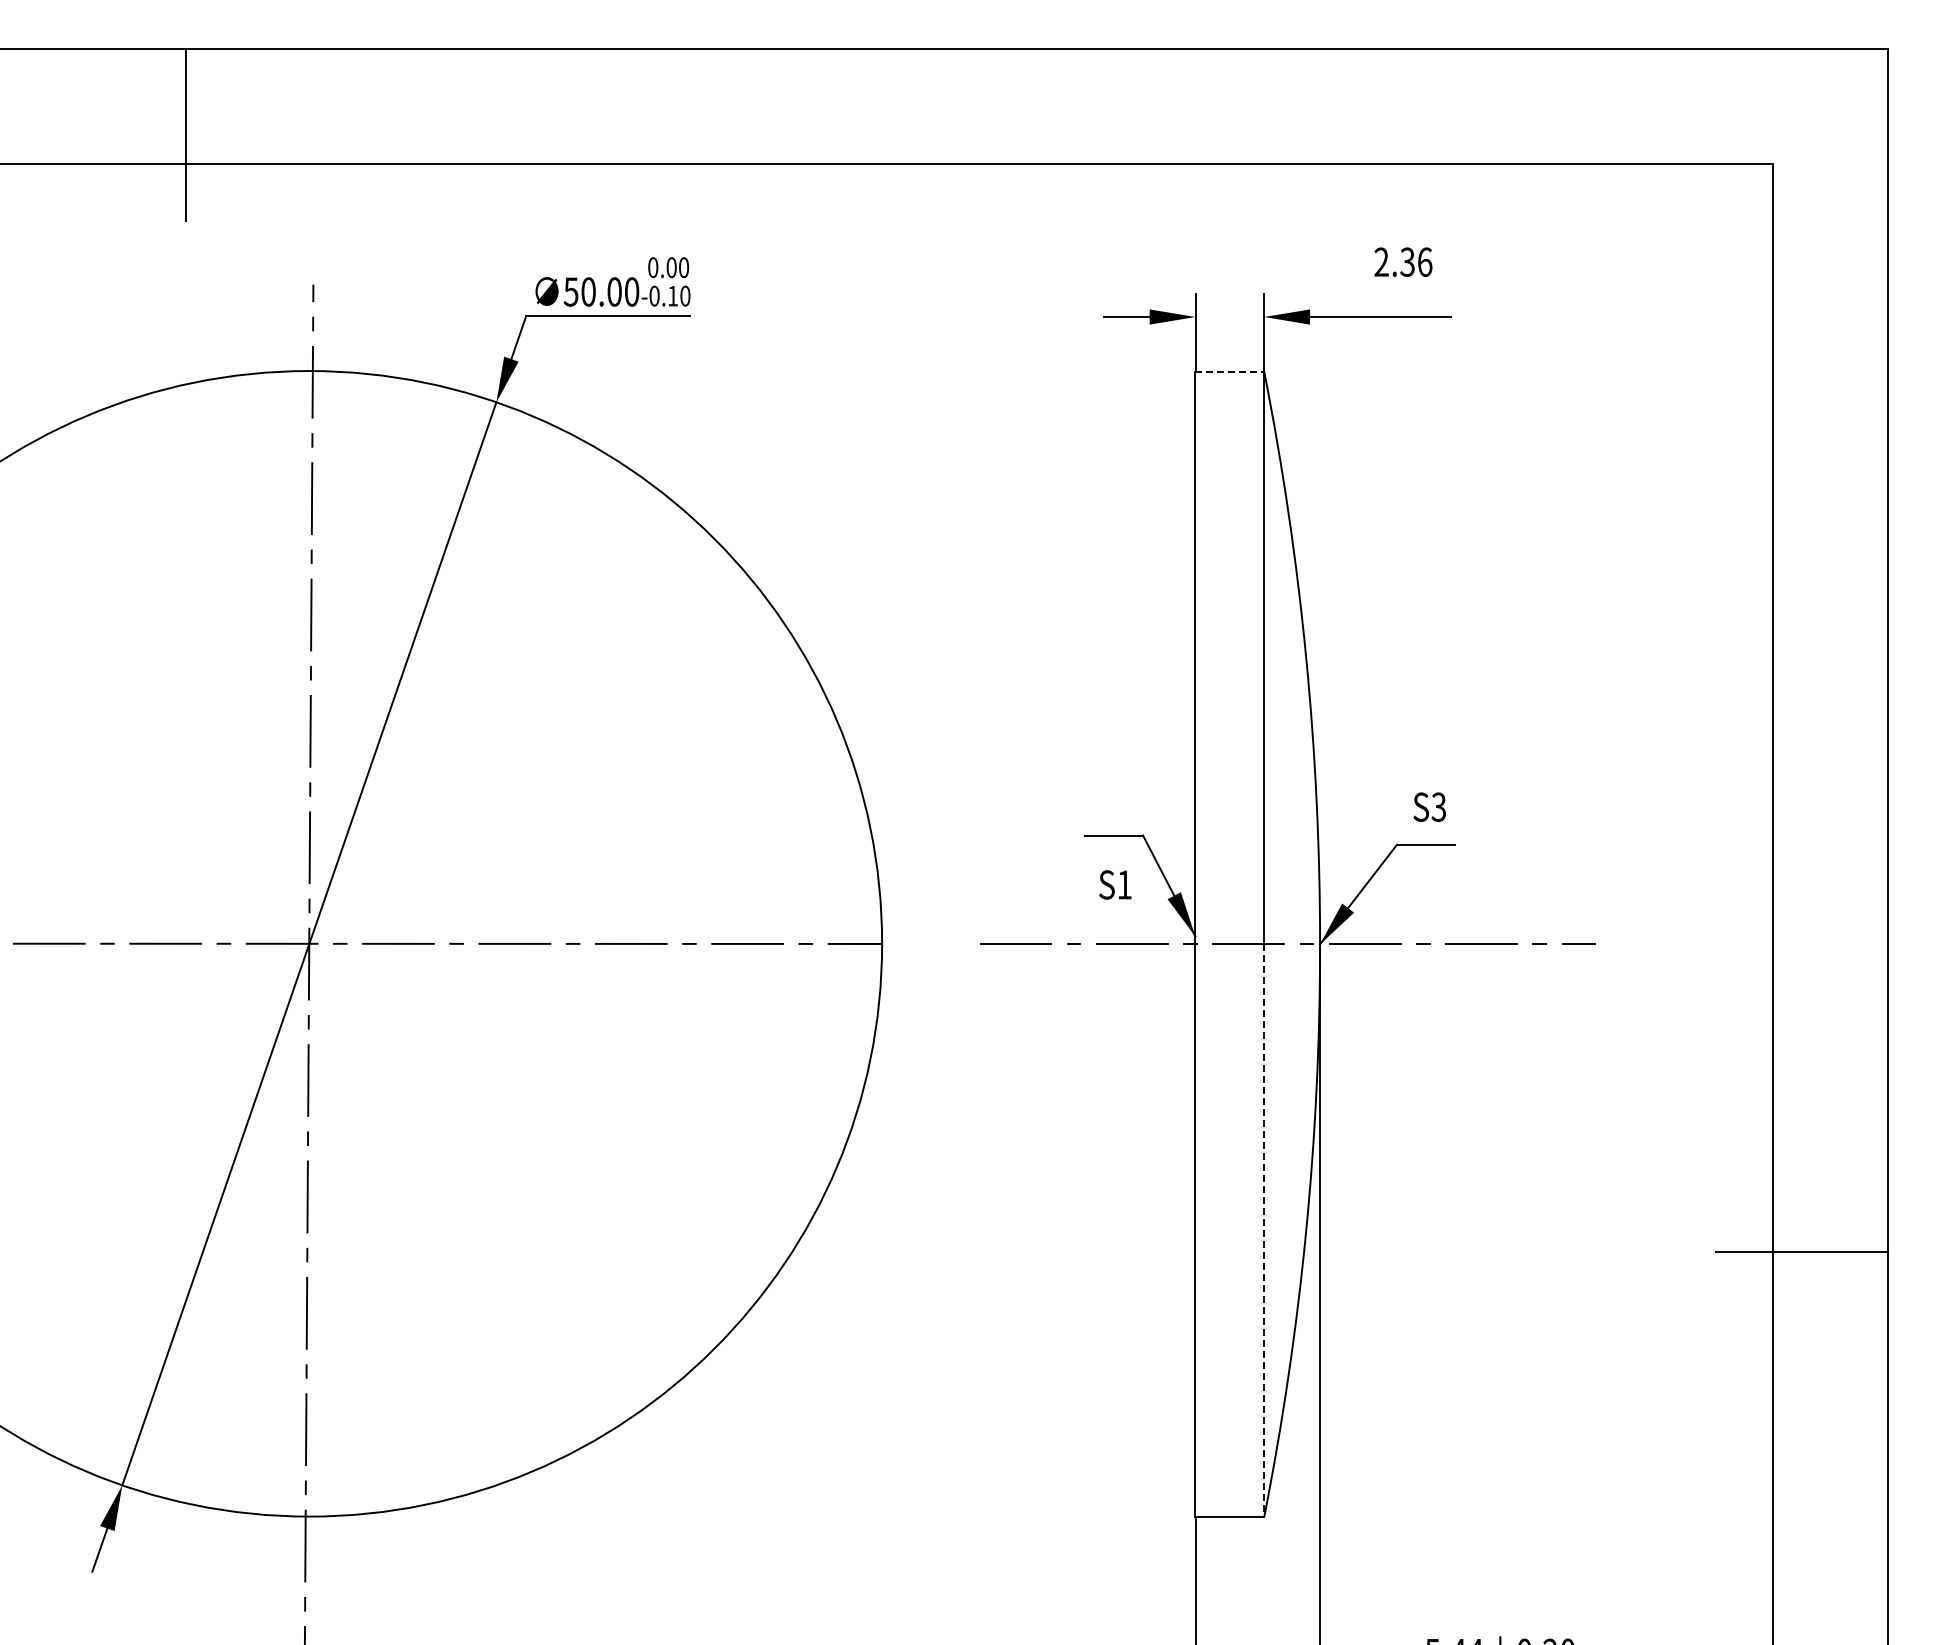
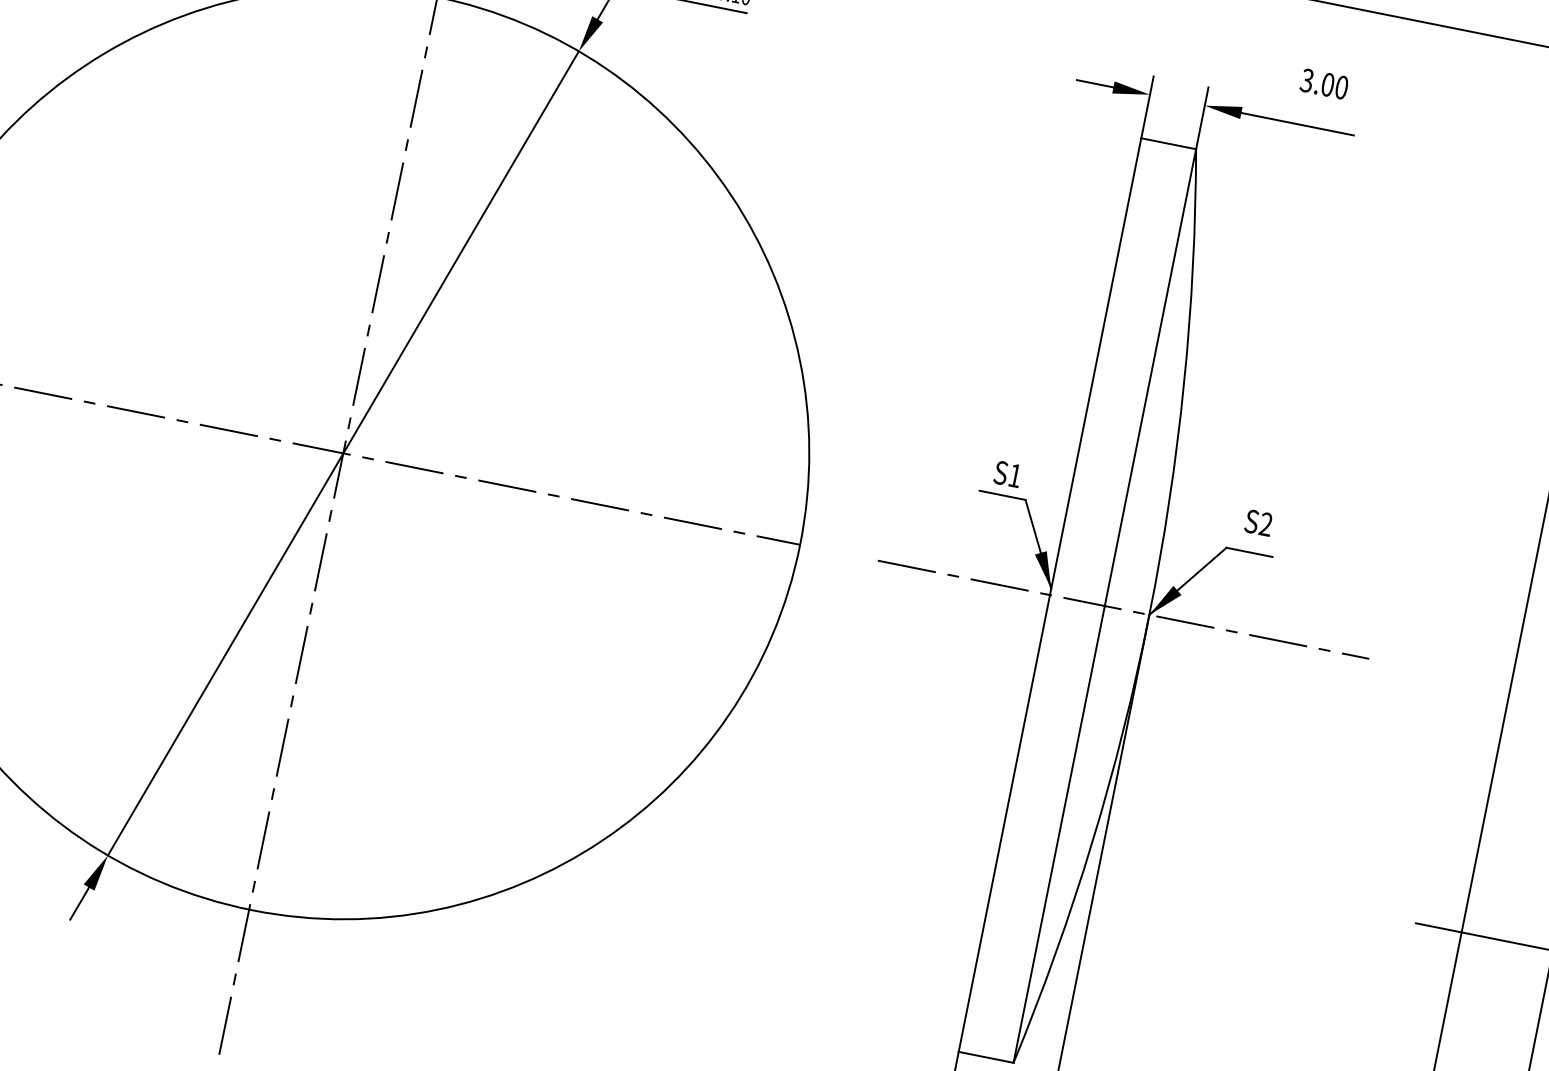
text: (1403, 261) -> (1324, 83), 2.36 -> 3.00
line: (1230, 371) -> (1169, 143), dashed -> solid
text: (1438, 807) -> (1265, 524), S3 -> S2
text: (1115, 884) -> (1007, 473), moved
line: (1264, 1231) -> (1059, 835), dashed -> solid

